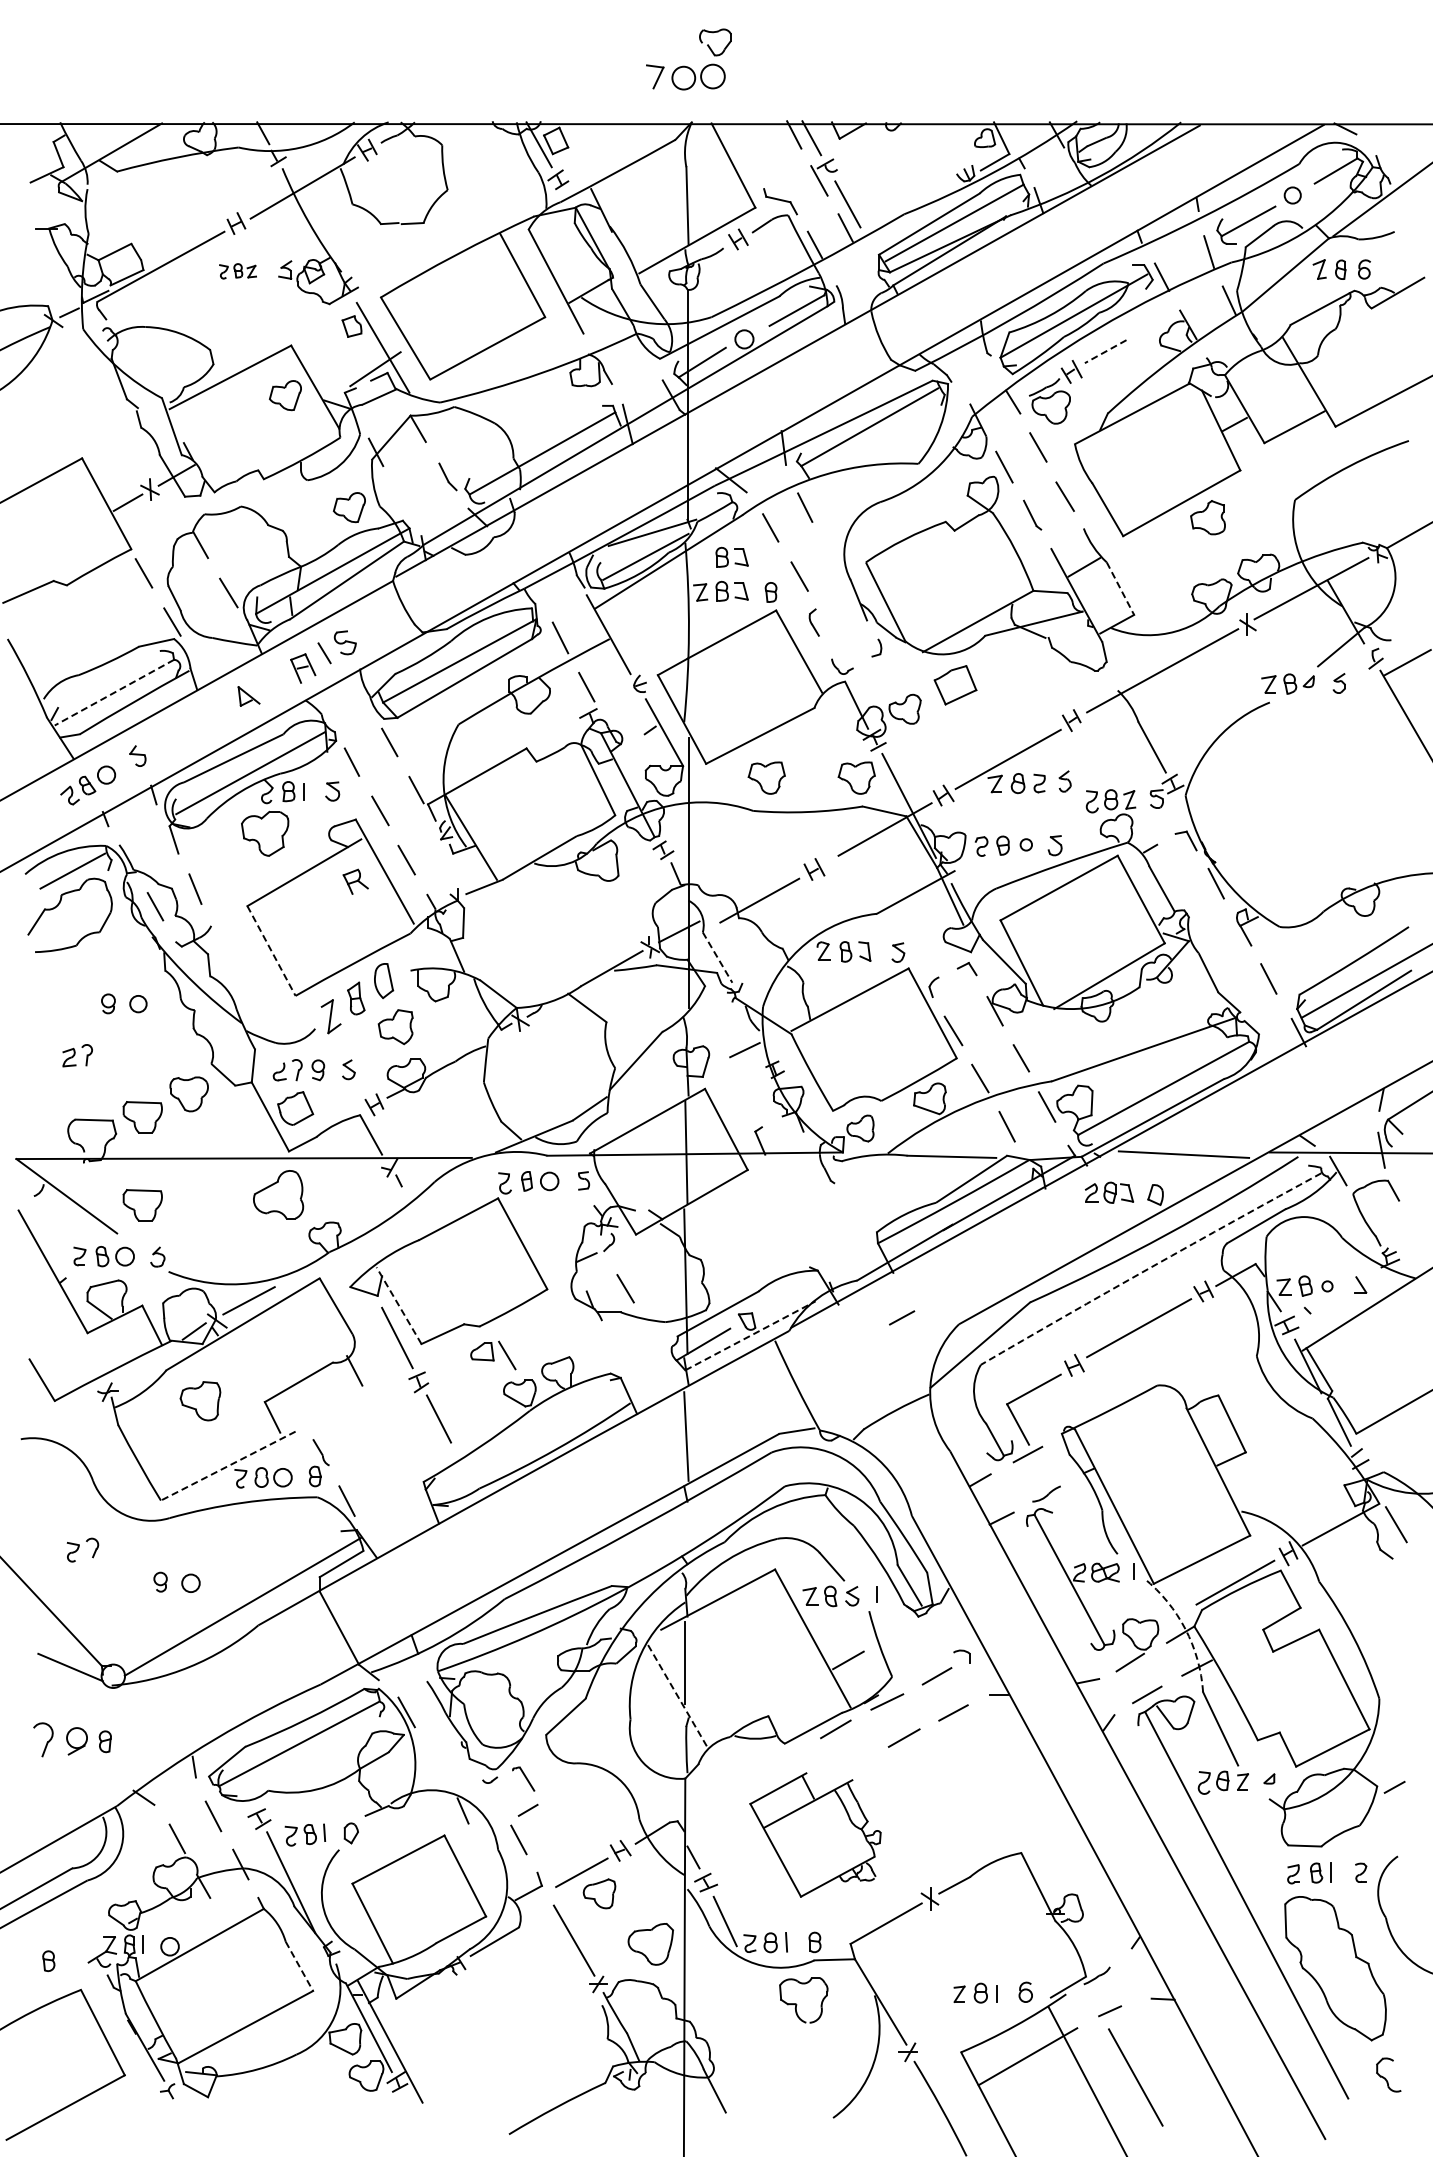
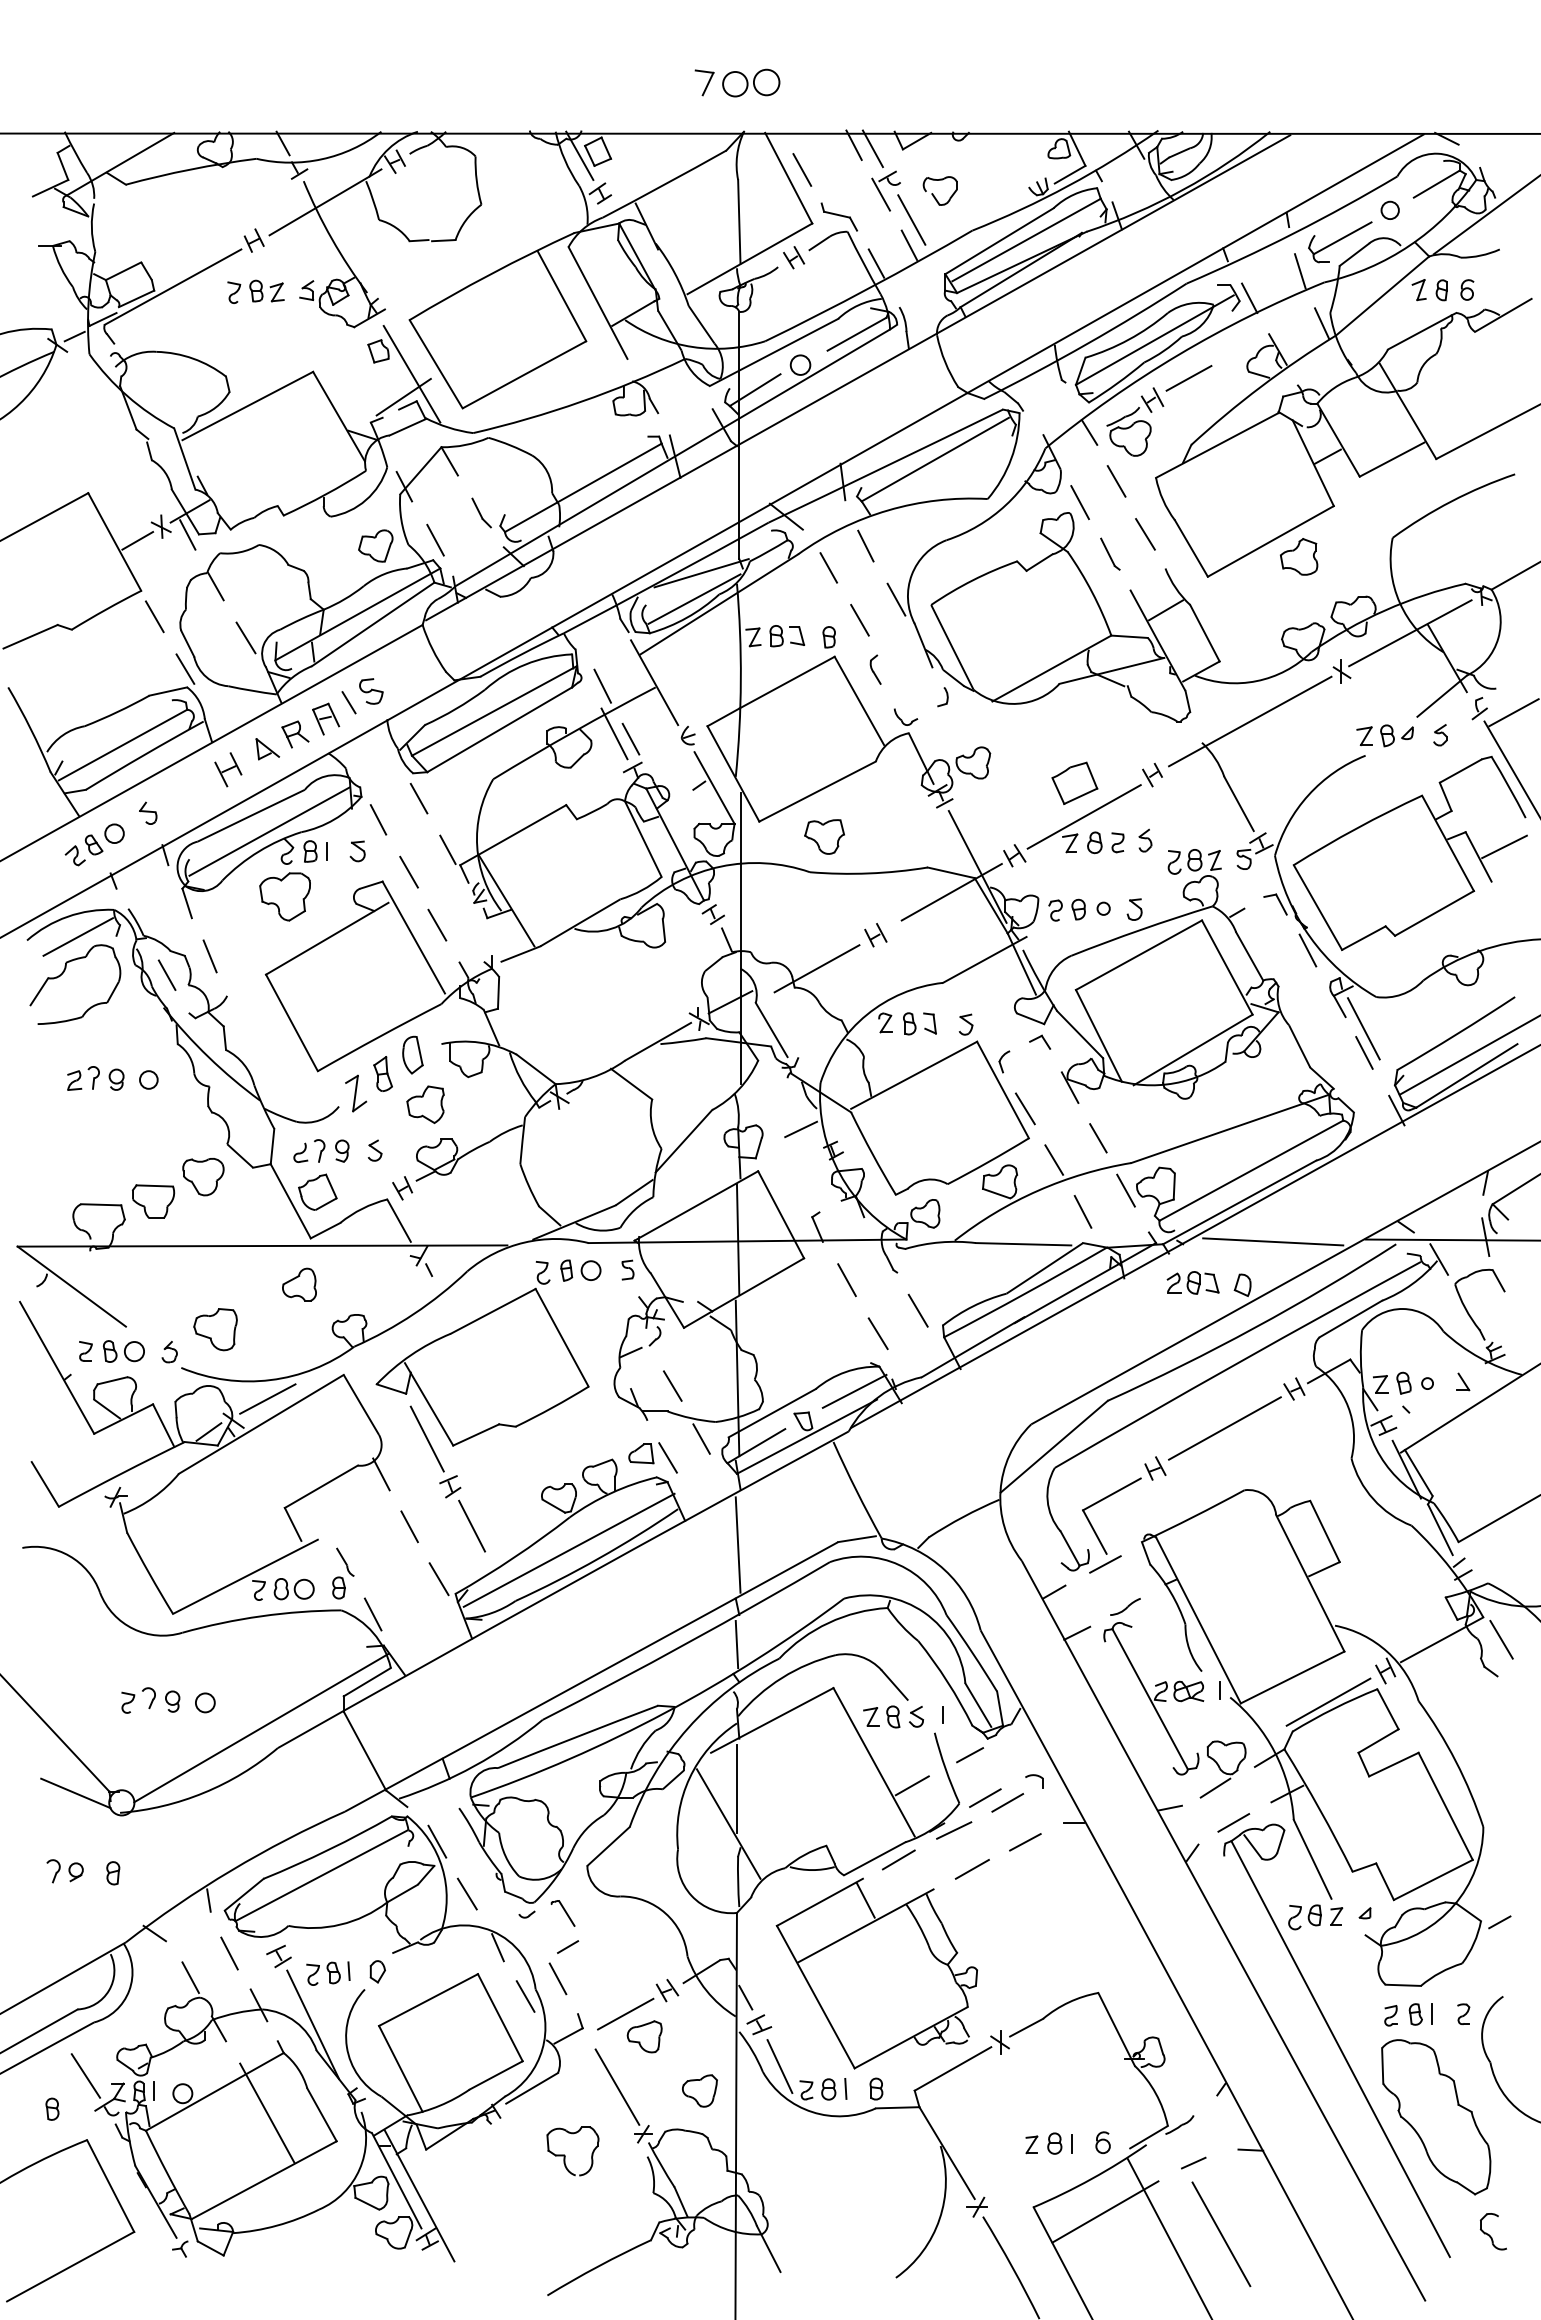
part: (709, 45) -> (933, 194), moved
line: (745, 157) -> (801, 169), added
part: (237, 271) -> (255, 292), size x1.43
line: (1105, 351) -> (1188, 378), dashed -> solid
part: (284, 395) -> (305, 425), removed
line: (174, 496) -> (187, 534), added
line: (404, 501) -> (434, 539), added
part: (731, 556) -> (786, 598), removed
line: (833, 557) -> (896, 599), added
line: (1120, 588) -> (1204, 633), dashed -> solid
line: (571, 681) -> (614, 733), added
part: (955, 685) -> (1074, 783), moved
line: (113, 692) -> (122, 744), dashed -> solid
part: (212, 715) -> (228, 769), added
part: (856, 777) -> (921, 836), removed
part: (1311, 793) -> (1410, 853), added
part: (355, 881) -> (295, 734), moved
line: (271, 951) -> (291, 1023), dashed -> solid
line: (1268, 956) -> (1364, 1028), added
line: (717, 958) -> (771, 1030), dashed -> solid
part: (77, 1055) -> (83, 1078), moved
line: (787, 1189) -> (846, 1279), added
part: (278, 1193) -> (299, 1283), size x0.62
part: (142, 1205) -> (153, 1296), removed
line: (853, 1218) -> (917, 1310), added
line: (816, 1239) -> (878, 1333), added
arc: (1150, 1267) -> (1237, 1363), dashed -> solid
line: (794, 1293) -> (854, 1391), added
line: (398, 1305) -> (428, 1404), dashed -> solid
line: (902, 1317) -> (970, 1754), moved
line: (750, 1335) -> (807, 1436), dashed -> solid
line: (652, 1337) -> (701, 1438), added
part: (493, 1355) -> (653, 1457), moved
part: (200, 1401) -> (215, 1329), moved
line: (380, 1419) -> (409, 1526), added
line: (529, 1441) -> (569, 1550), added
line: (228, 1466) -> (245, 1577), dashed -> solid
line: (408, 1468) -> (439, 1579), added
line: (685, 1528) -> (737, 1643), added
part: (82, 1549) -> (138, 1699), moved
arc: (1185, 1629) -> (1274, 1752), dashed -> solid
line: (916, 1671) -> (985, 1797), added
line: (677, 1696) -> (728, 1824), dashed -> solid
part: (60, 1739) -> (65, 1870), size x0.62
line: (434, 1760) -> (467, 1893), added
part: (815, 1834) -> (876, 1973), size x1.43
line: (488, 1856) -> (525, 1996), added
line: (79, 1930) -> (85, 2076), added
part: (650, 1943) -> (699, 2090), size x0.71
line: (248, 1964) -> (267, 2112), added
line: (299, 1966) -> (322, 2114), dashed -> solid
part: (797, 2004) -> (566, 2155), moved

